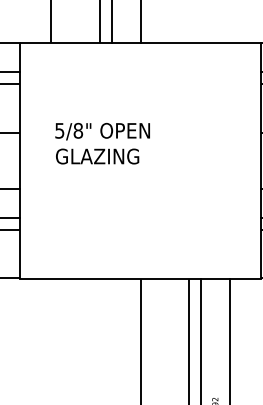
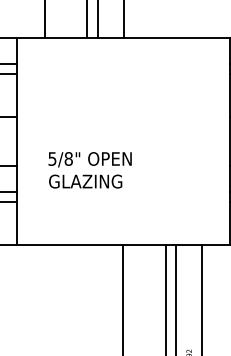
text: (101, 143) -> (89, 170), moved

